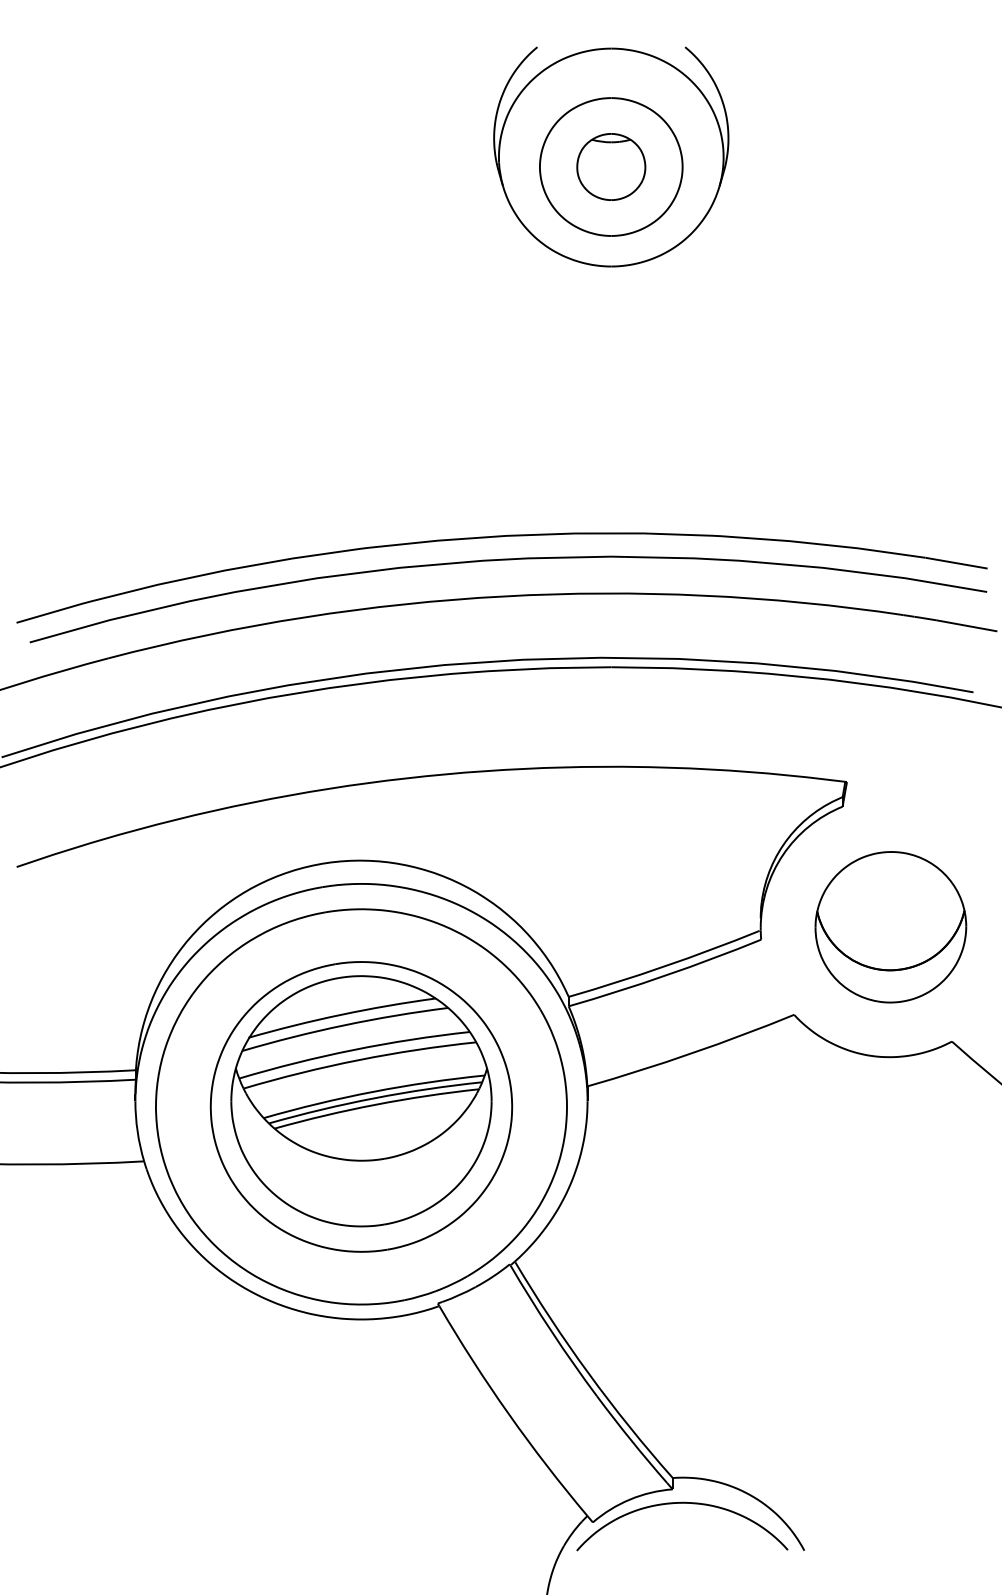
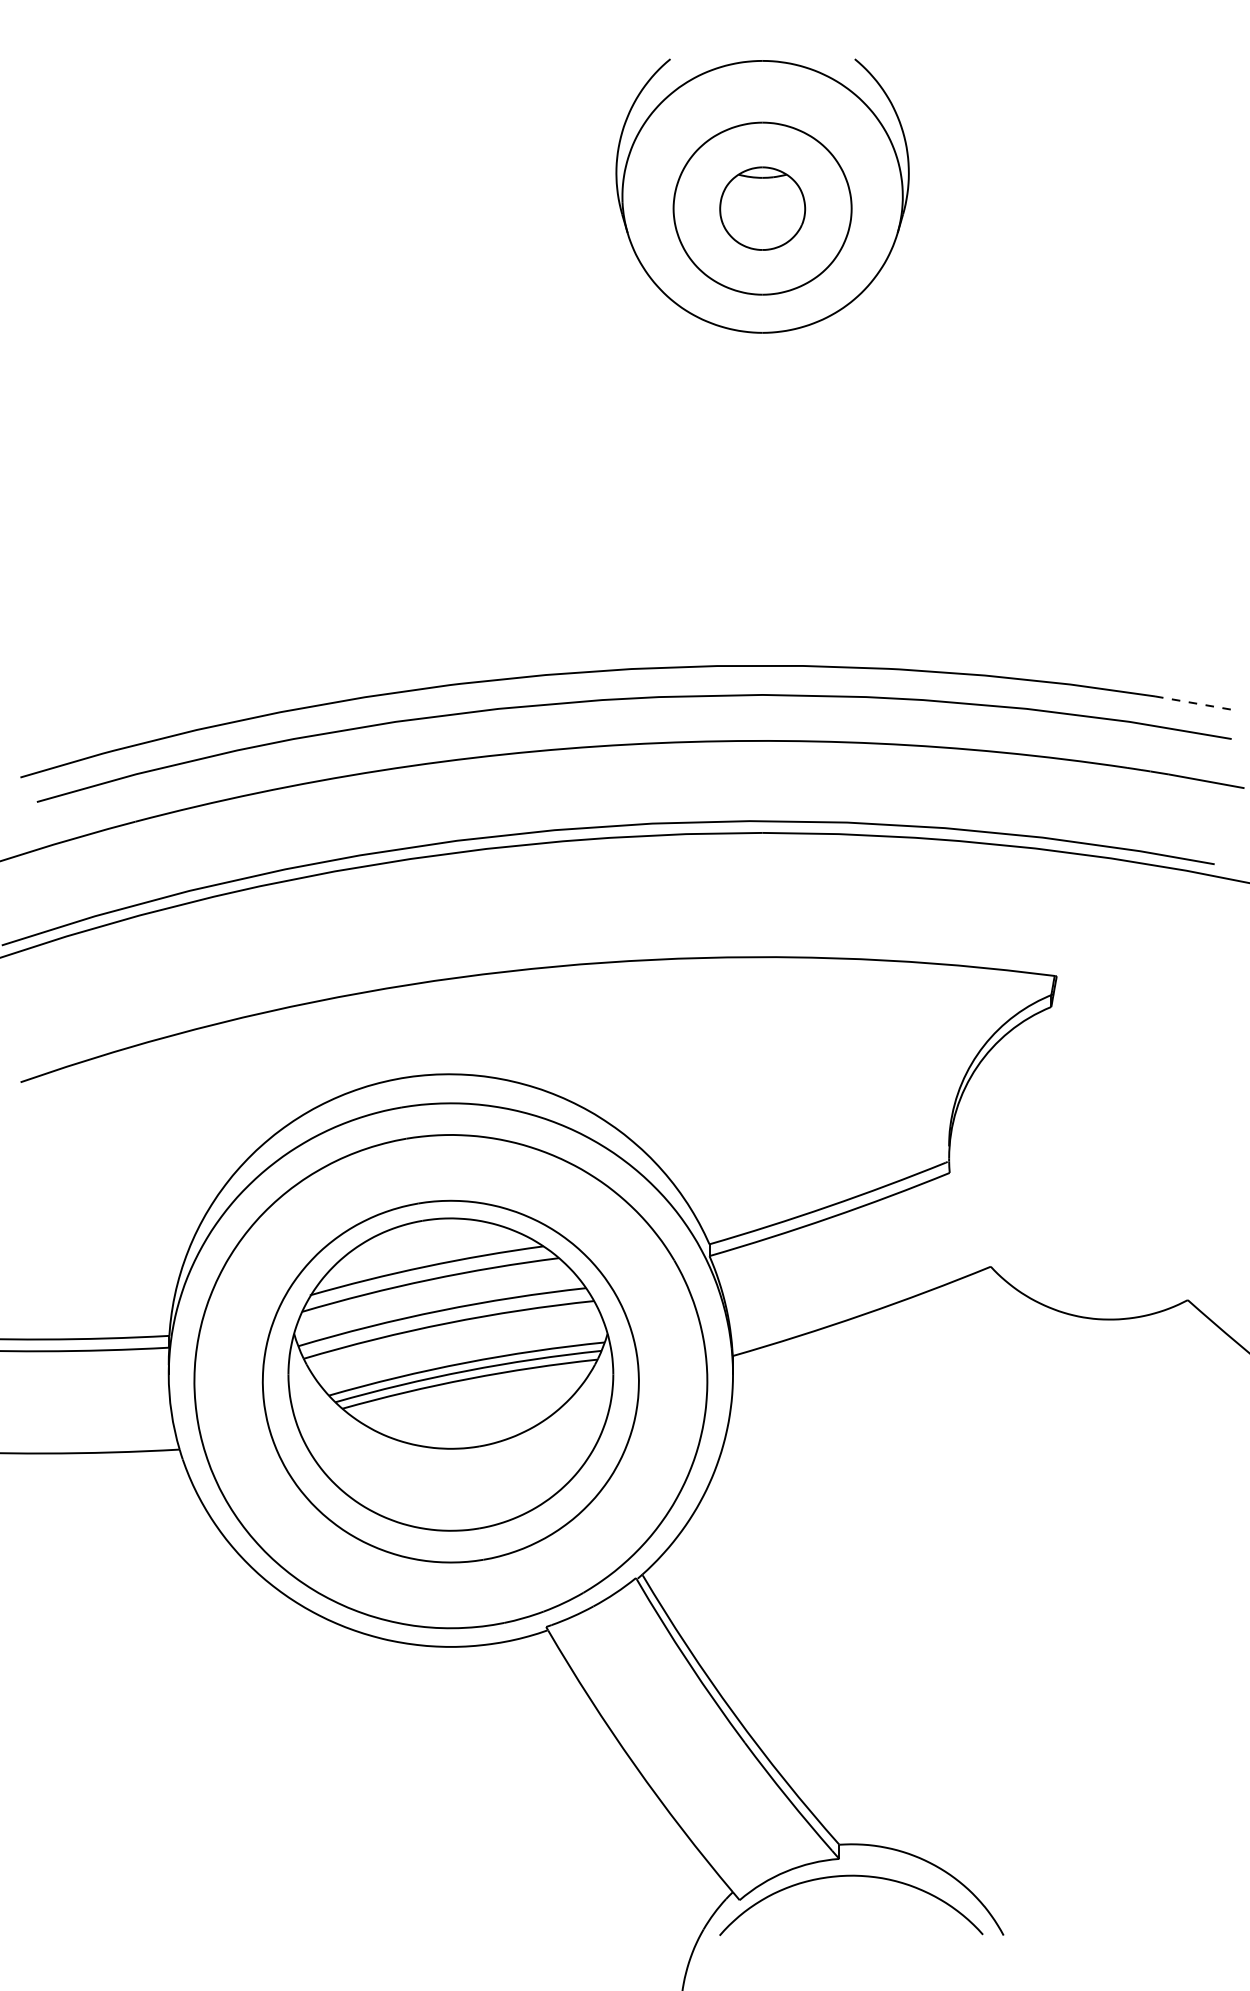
line: (957, 563) -> (1194, 703), solid -> dashed
part: (890, 927) -> (1111, 1157), removed

